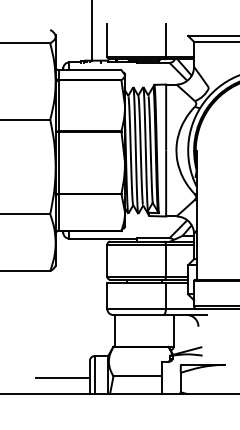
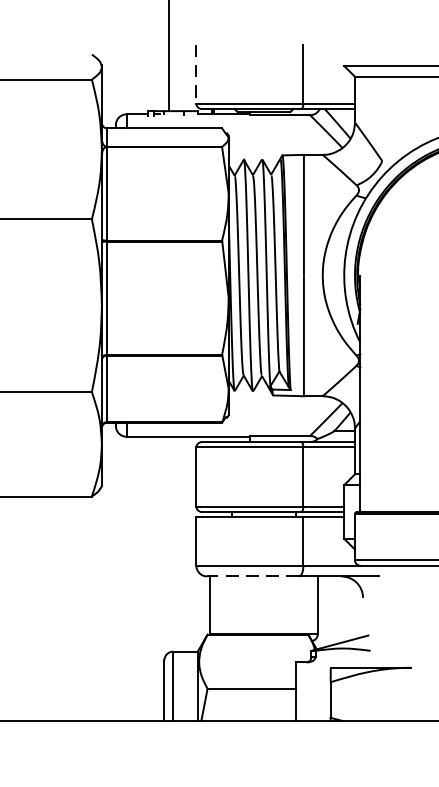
line: (107, 40) -> (196, 74), solid -> dashed
line: (137, 315) -> (251, 577), solid -> dashed
line: (62, 378) -> (114, 692), removed

